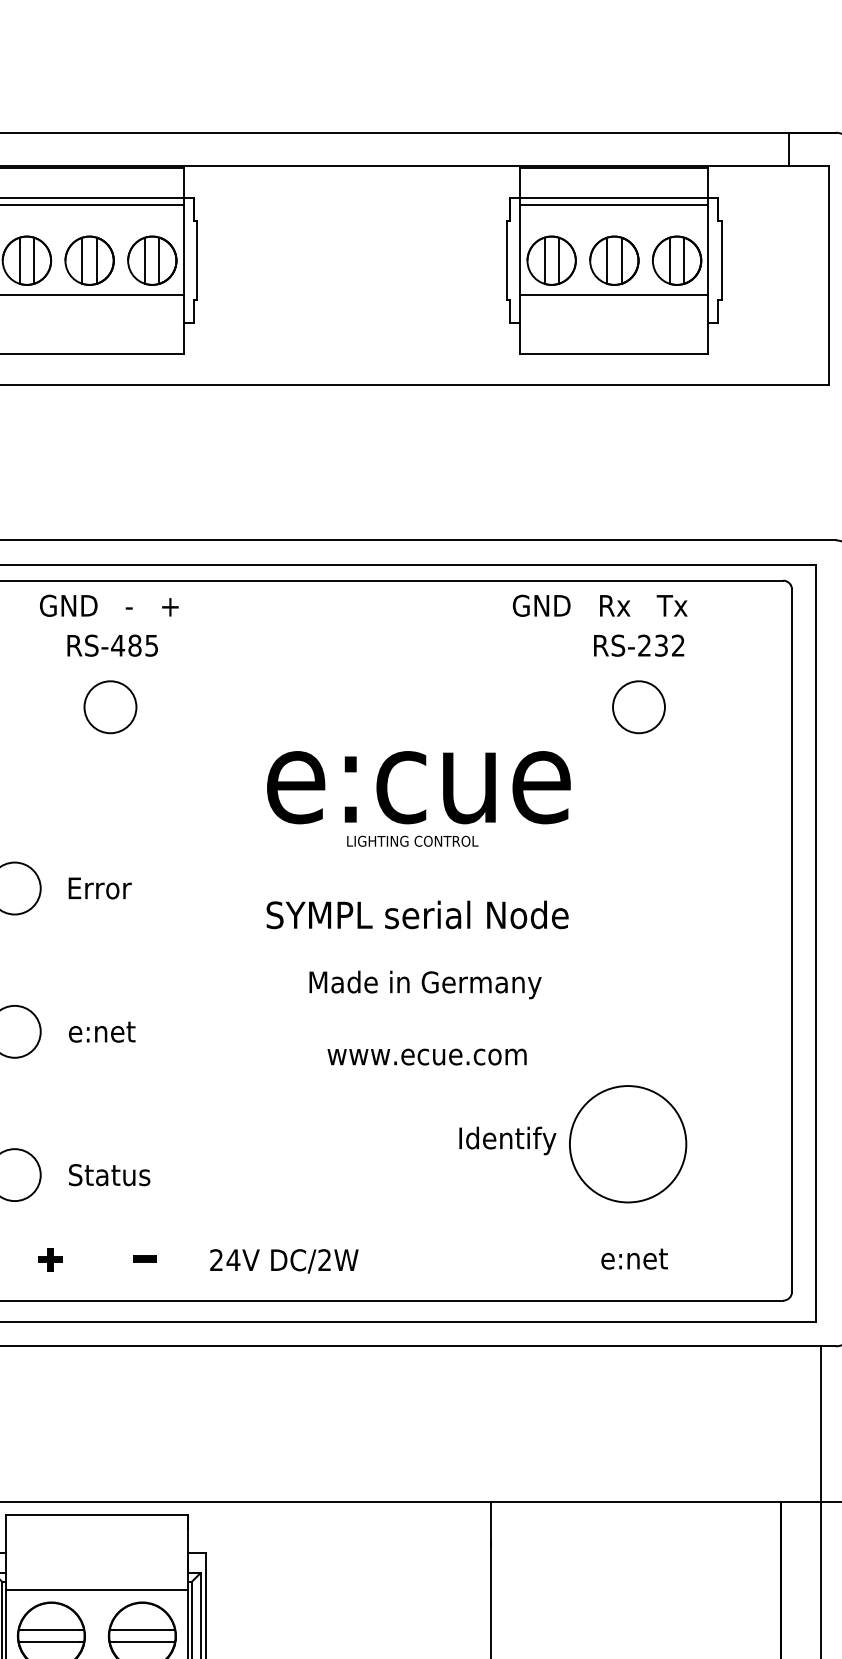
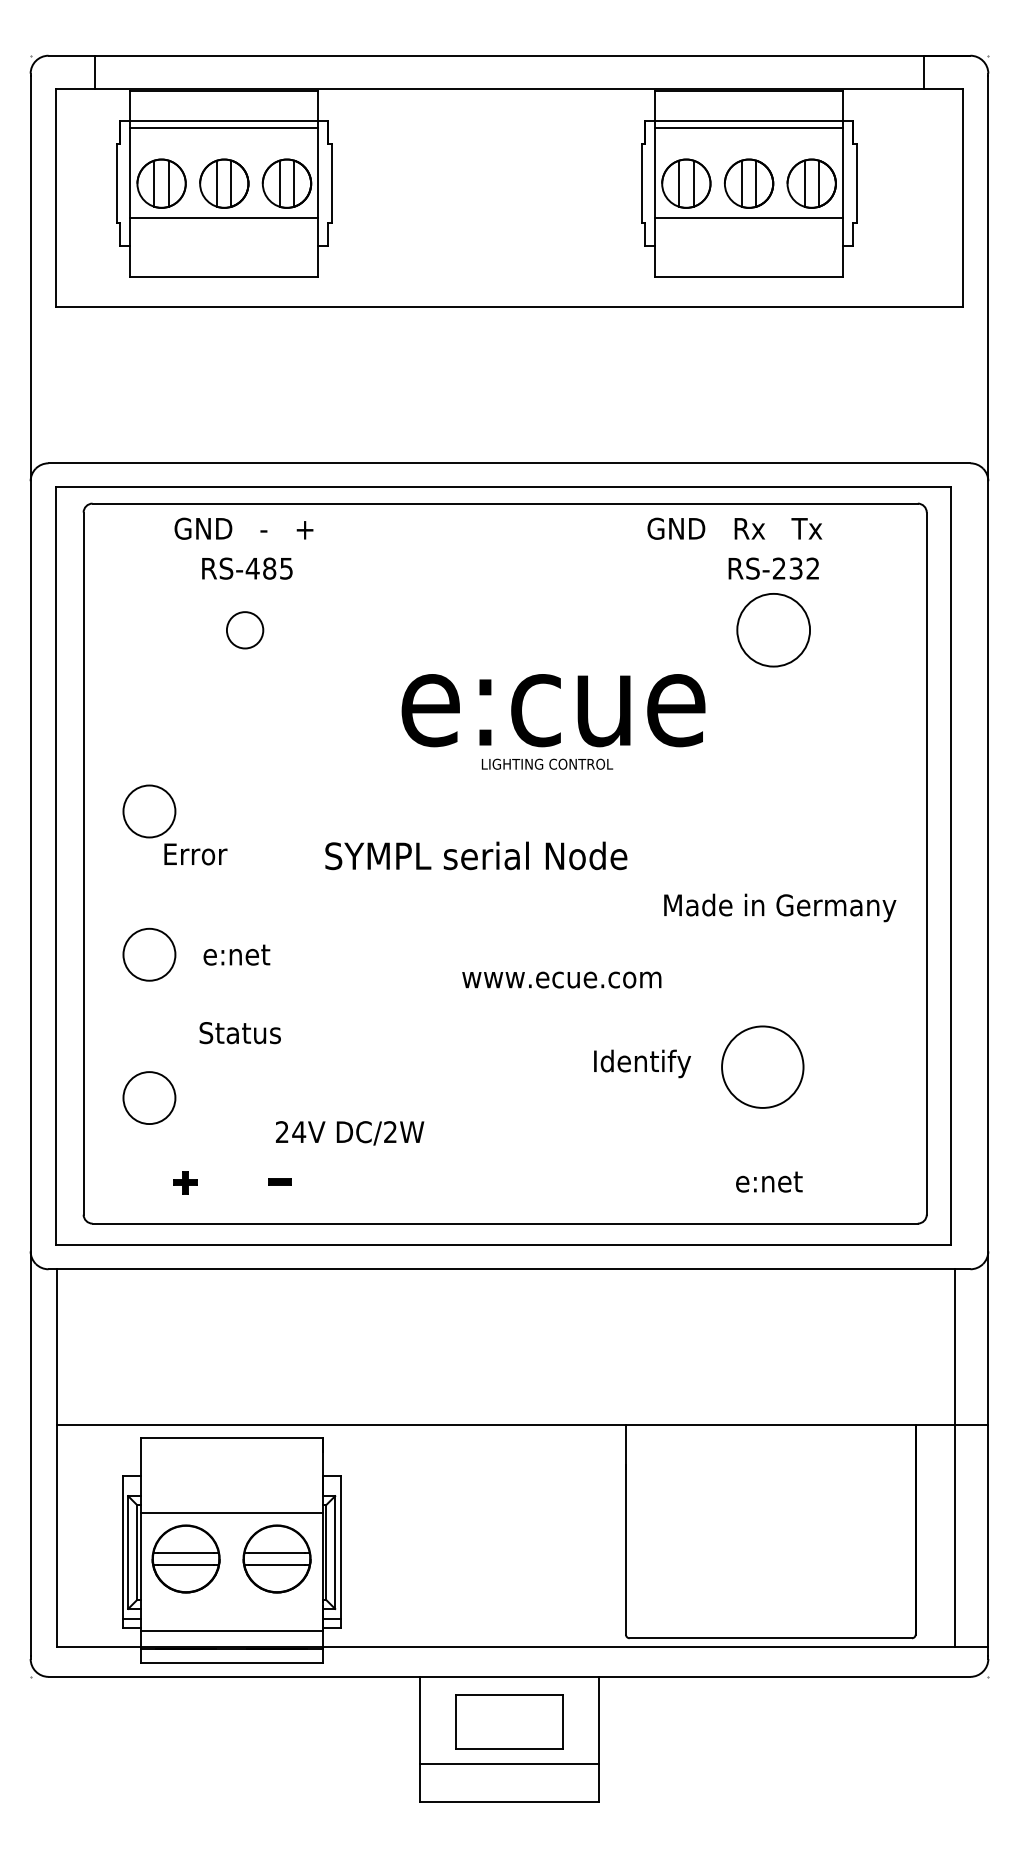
circle: (109, 707) -> (244, 630), size x0.7
circle: (638, 707) -> (773, 630), size x1.4
text: (99, 888) -> (195, 854), moved
text: (417, 914) -> (476, 855), moved
text: (425, 984) -> (780, 907), moved
circle: (627, 1144) -> (762, 1067), size x0.7
text: (108, 1175) -> (239, 1033), moved
text: (284, 1261) -> (350, 1133), moved

